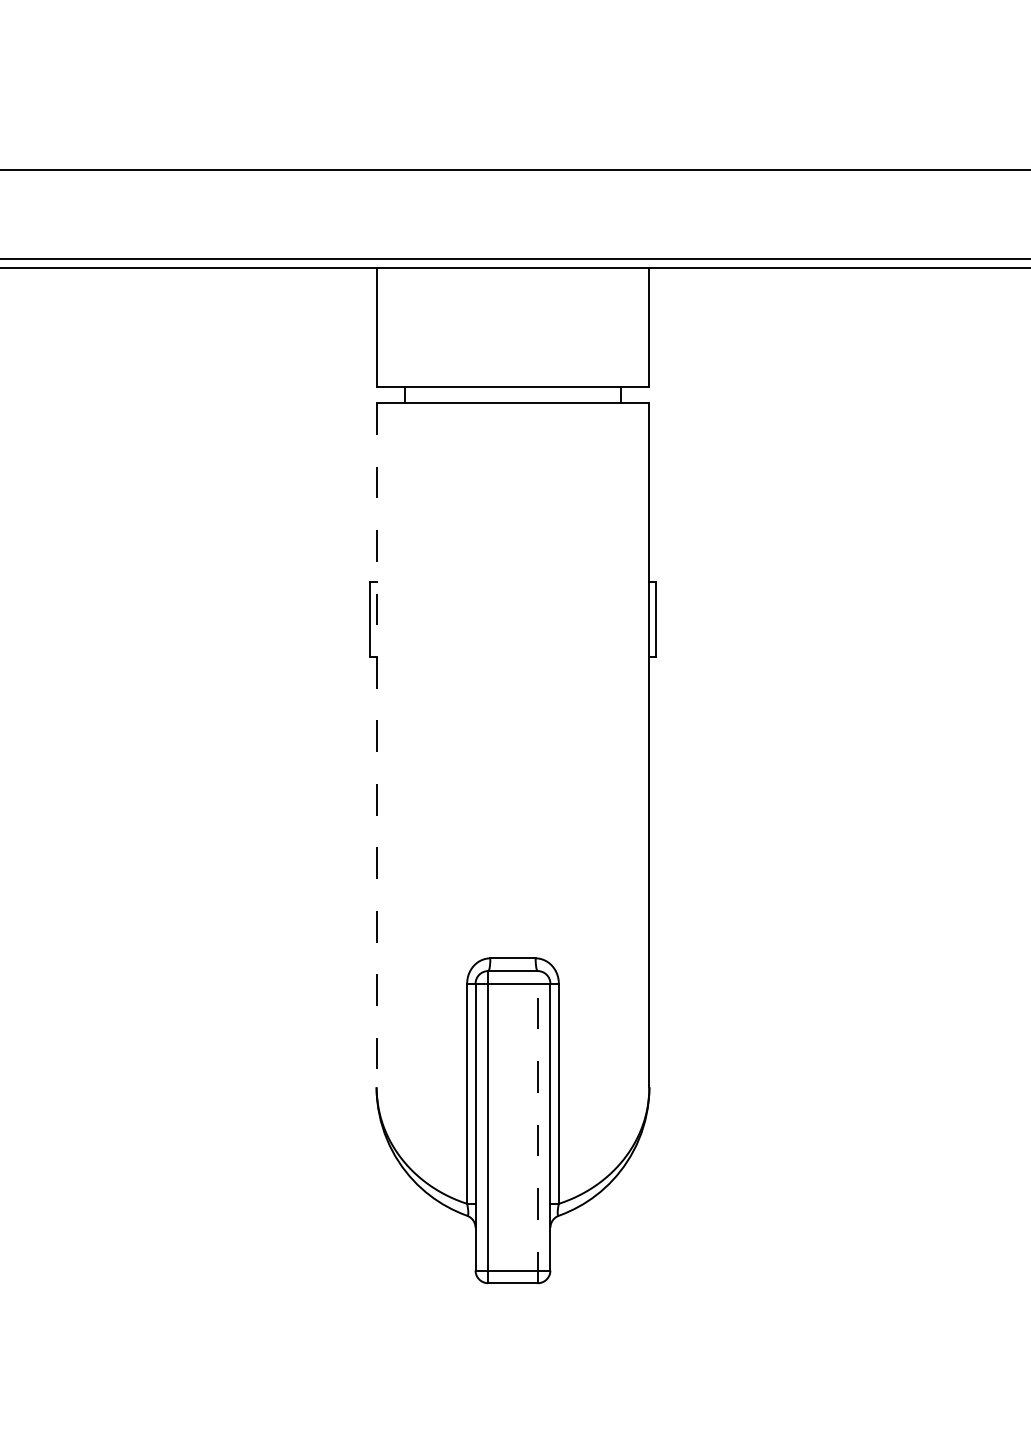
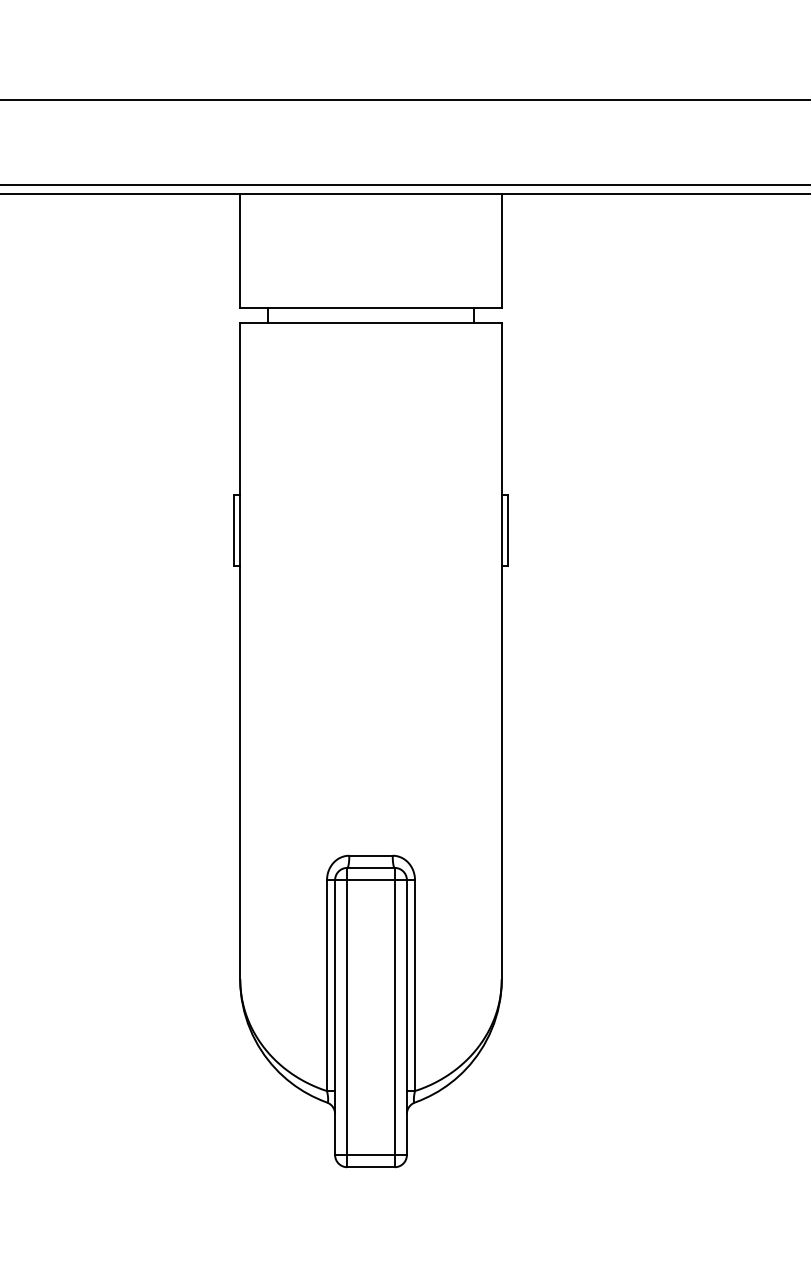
line: (376, 745) -> (240, 651), dashed -> solid
line: (537, 1126) -> (394, 1016), dashed -> solid

